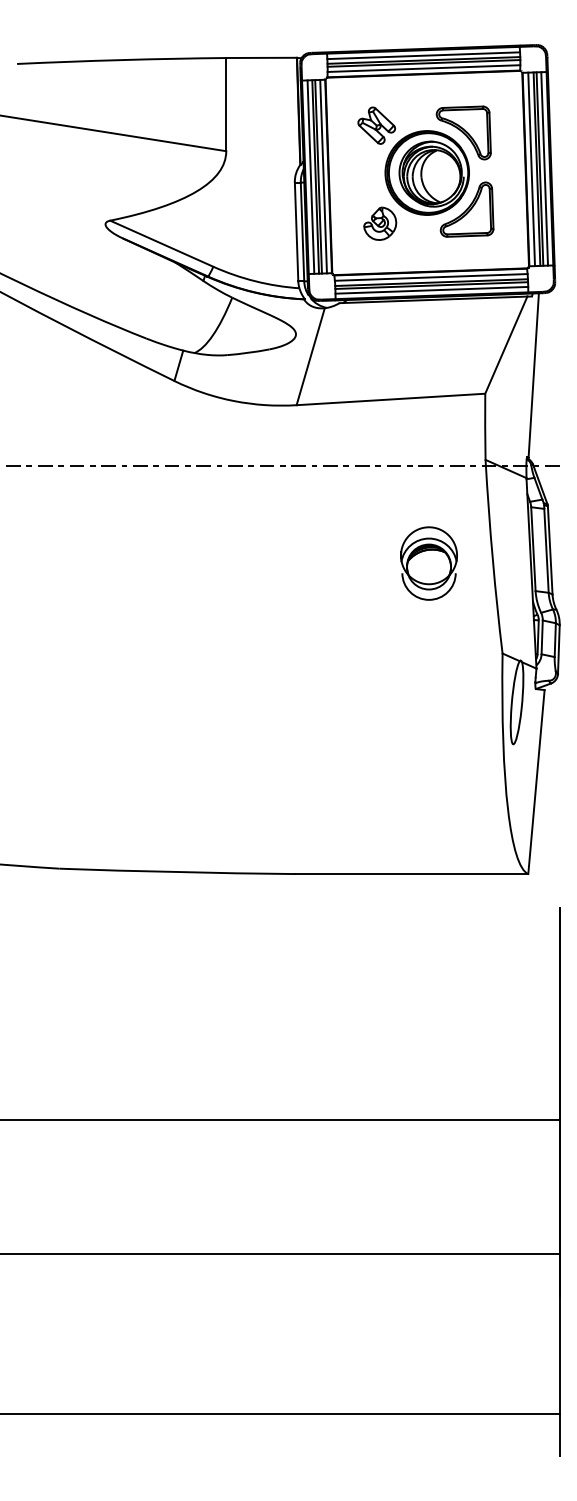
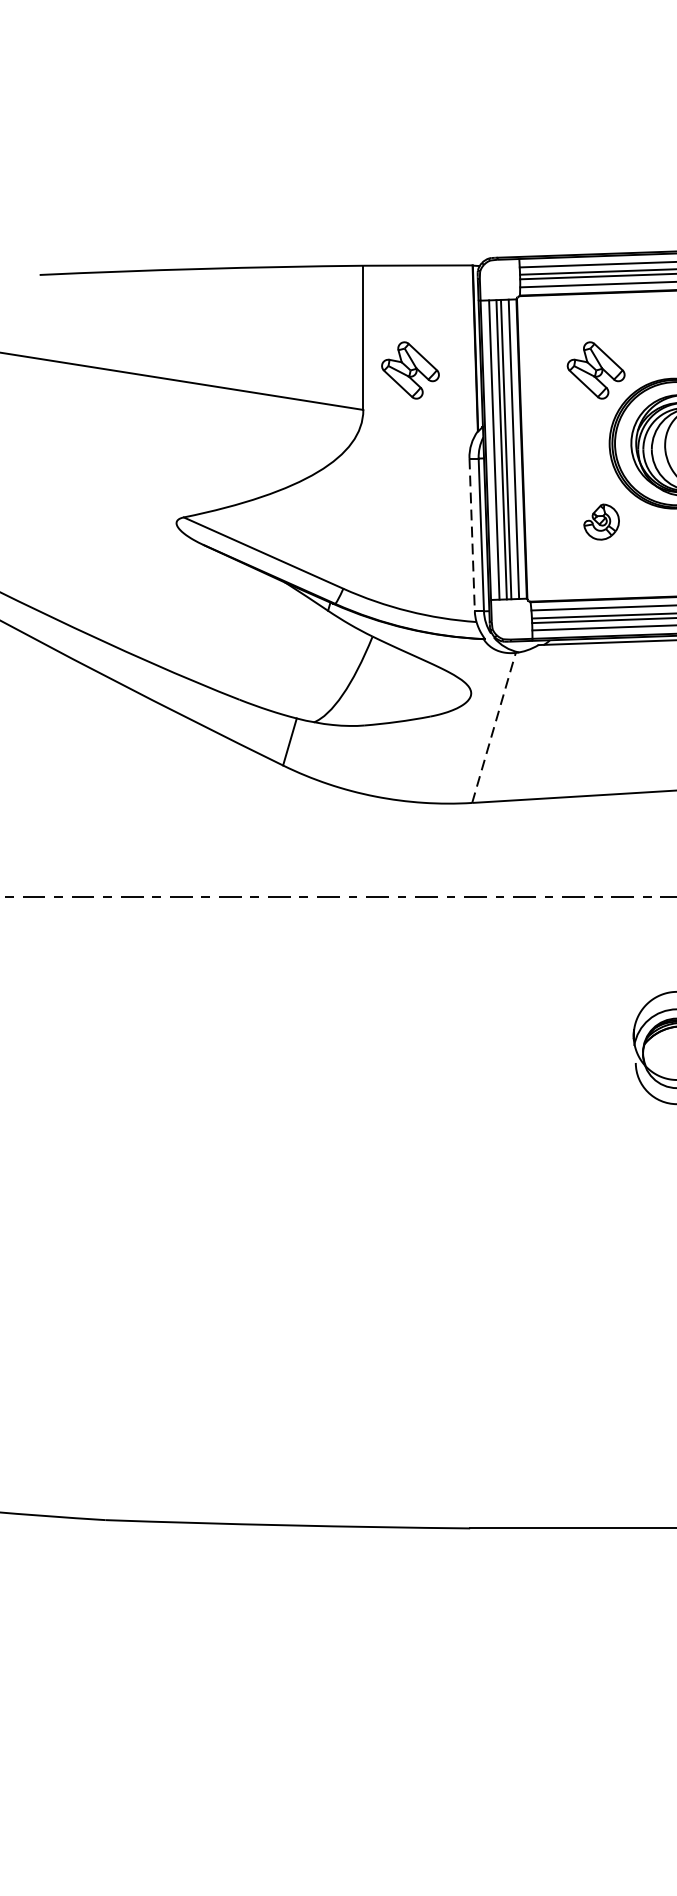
part: (256, 125) -> (410, 370), added
part: (380, 223) -> (601, 521), size x0.7
line: (296, 232) -> (472, 535), solid -> dashed
line: (310, 356) -> (493, 727), solid -> dashed

